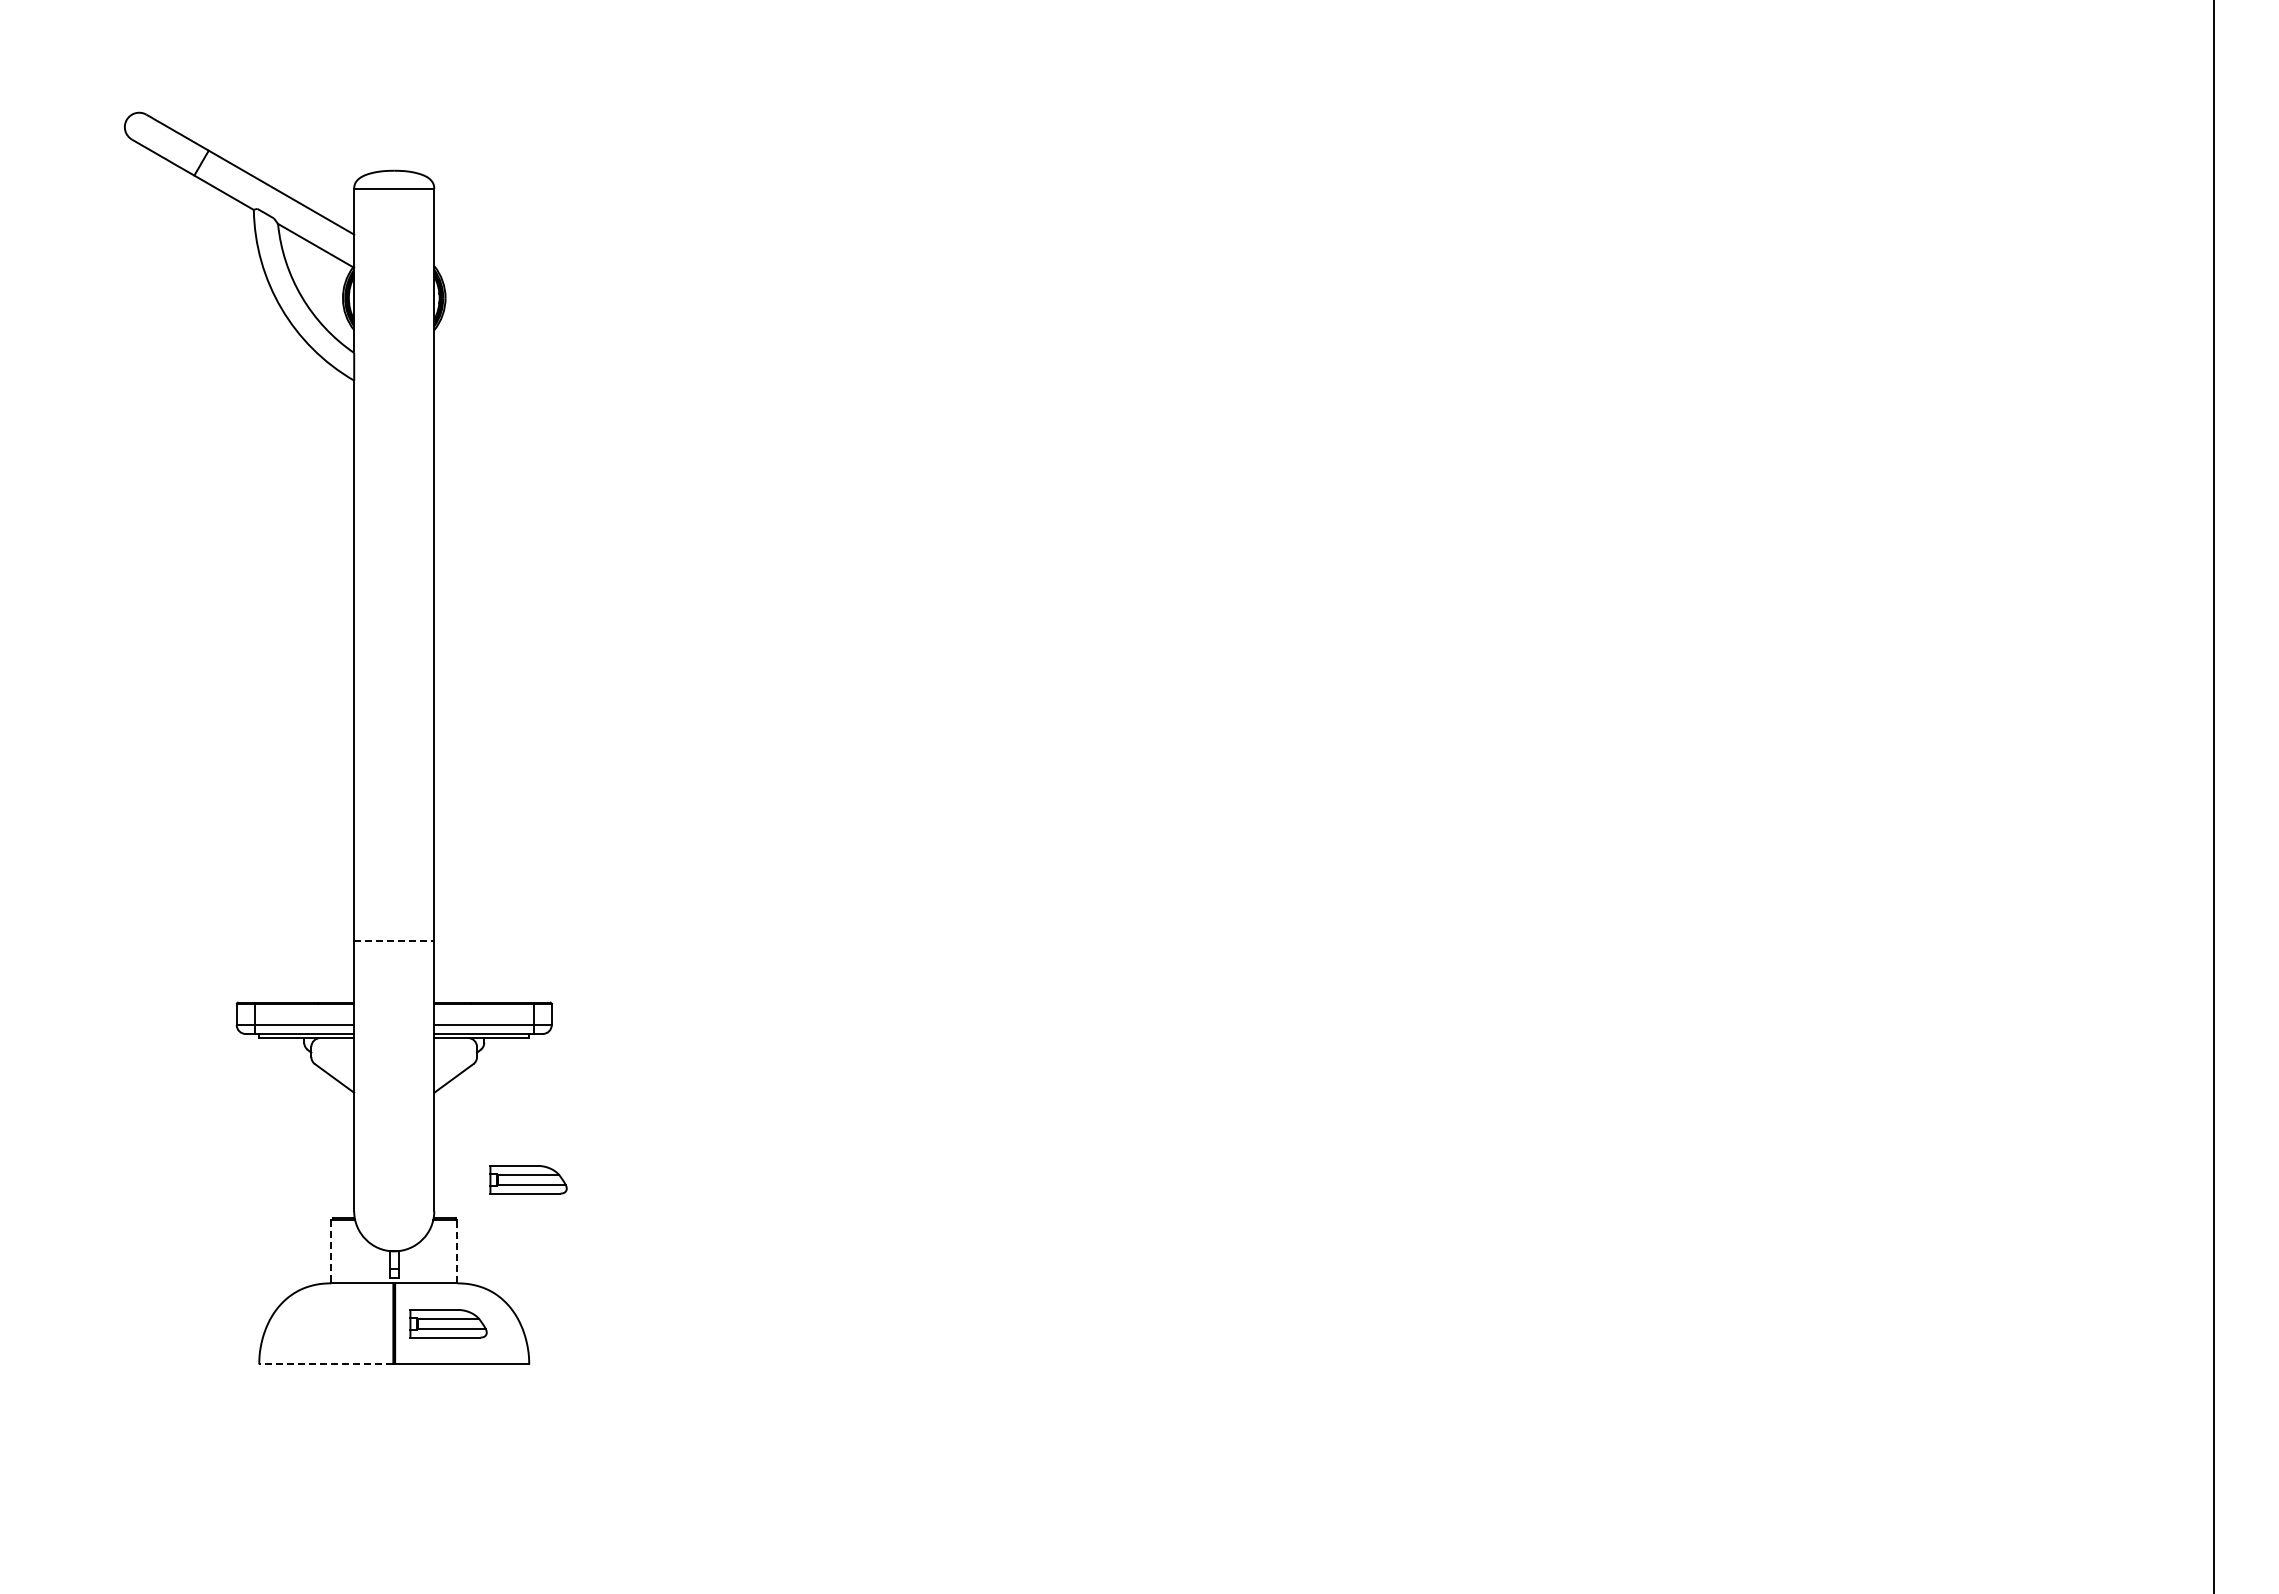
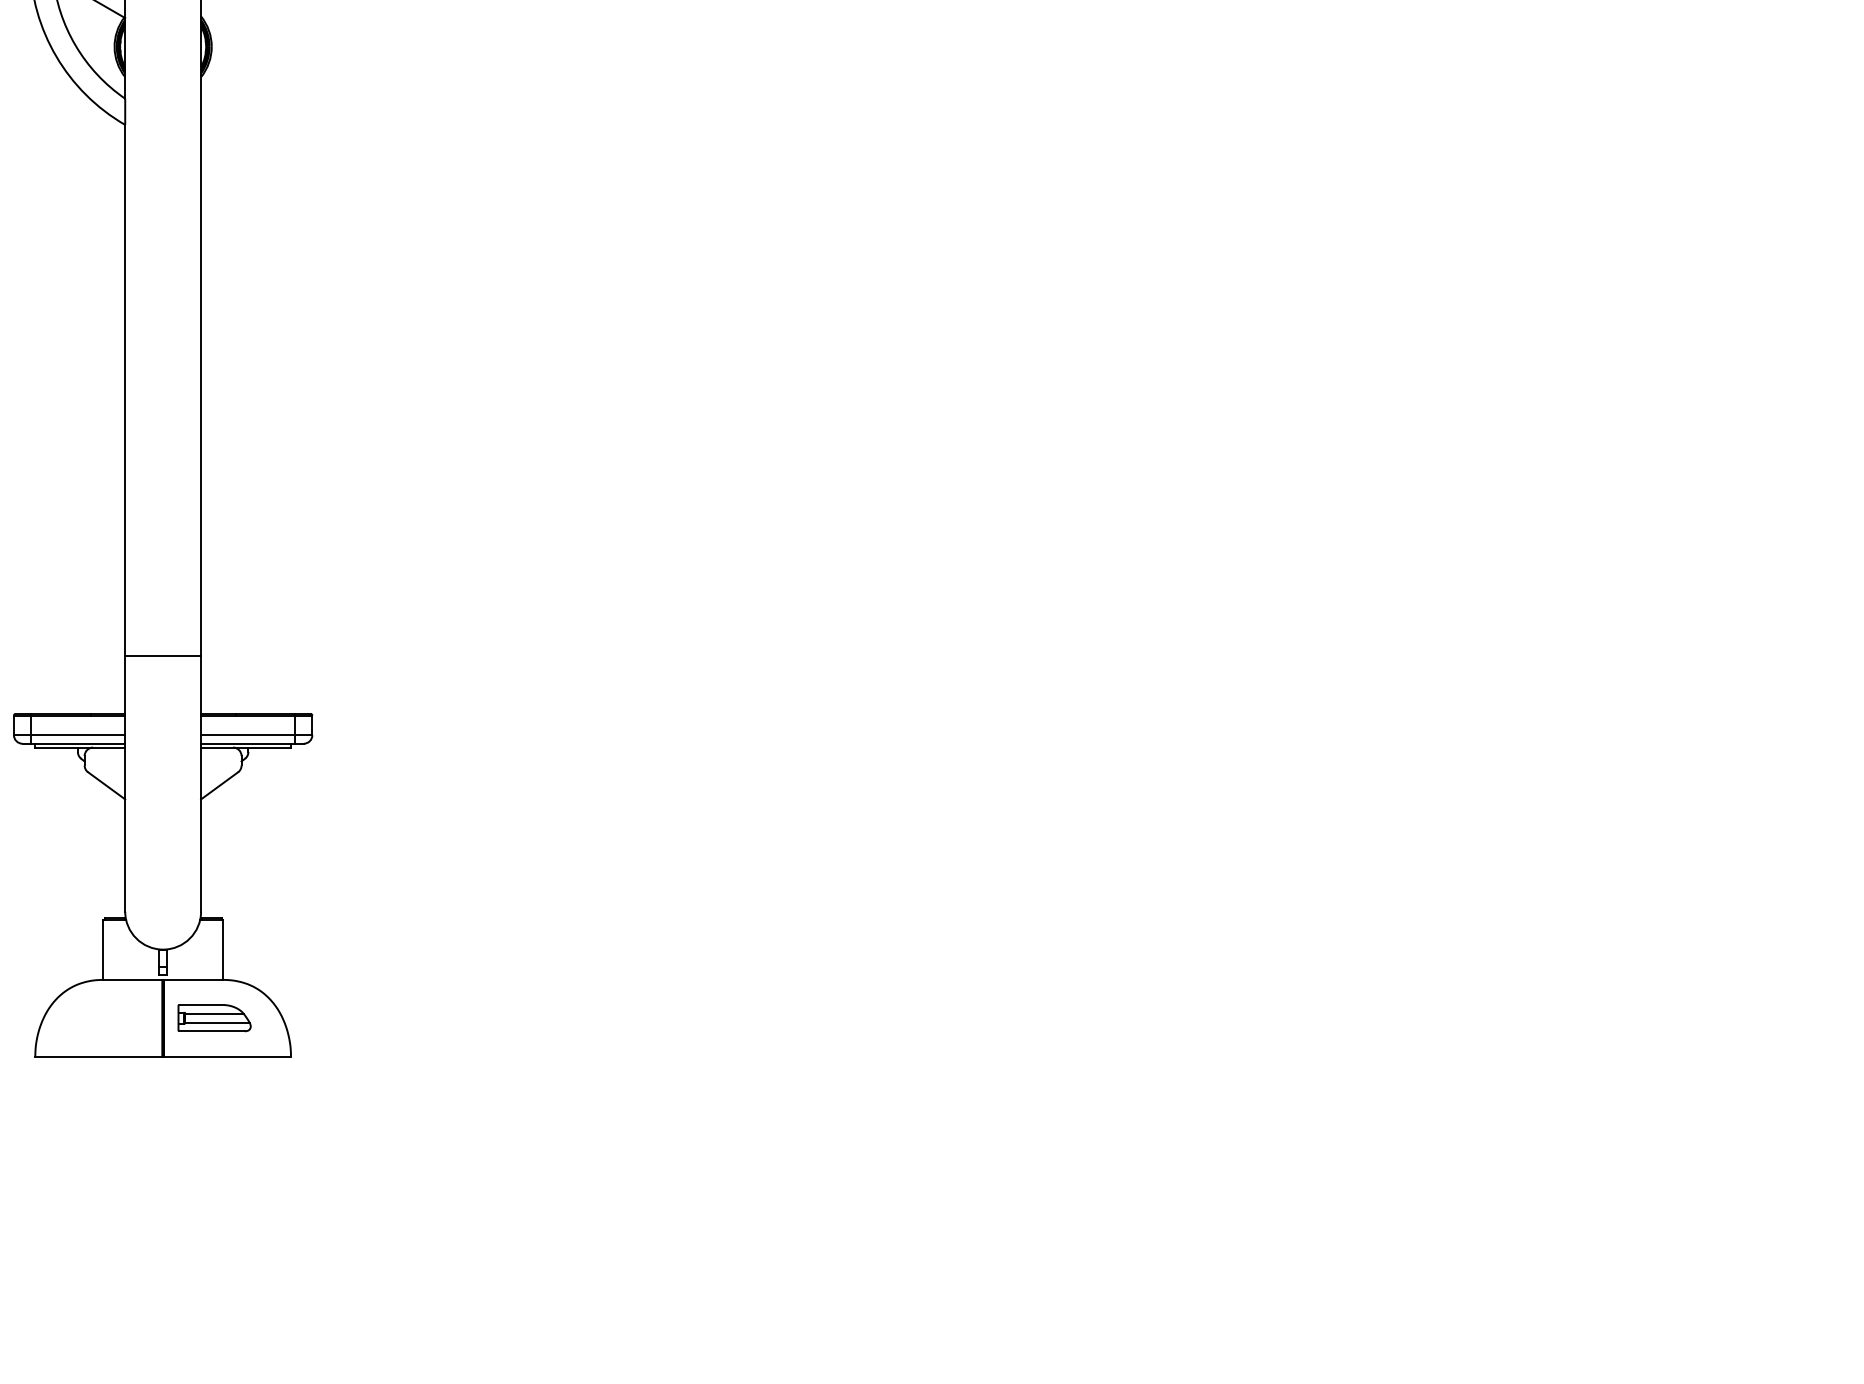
line: (394, 941) -> (163, 656), dashed -> solid
part: (528, 1179) -> (290, 881), removed
line: (331, 1251) -> (103, 949), dashed -> solid
line: (457, 1251) -> (223, 949), dashed -> solid
line: (325, 1364) -> (98, 1056), dashed -> solid

